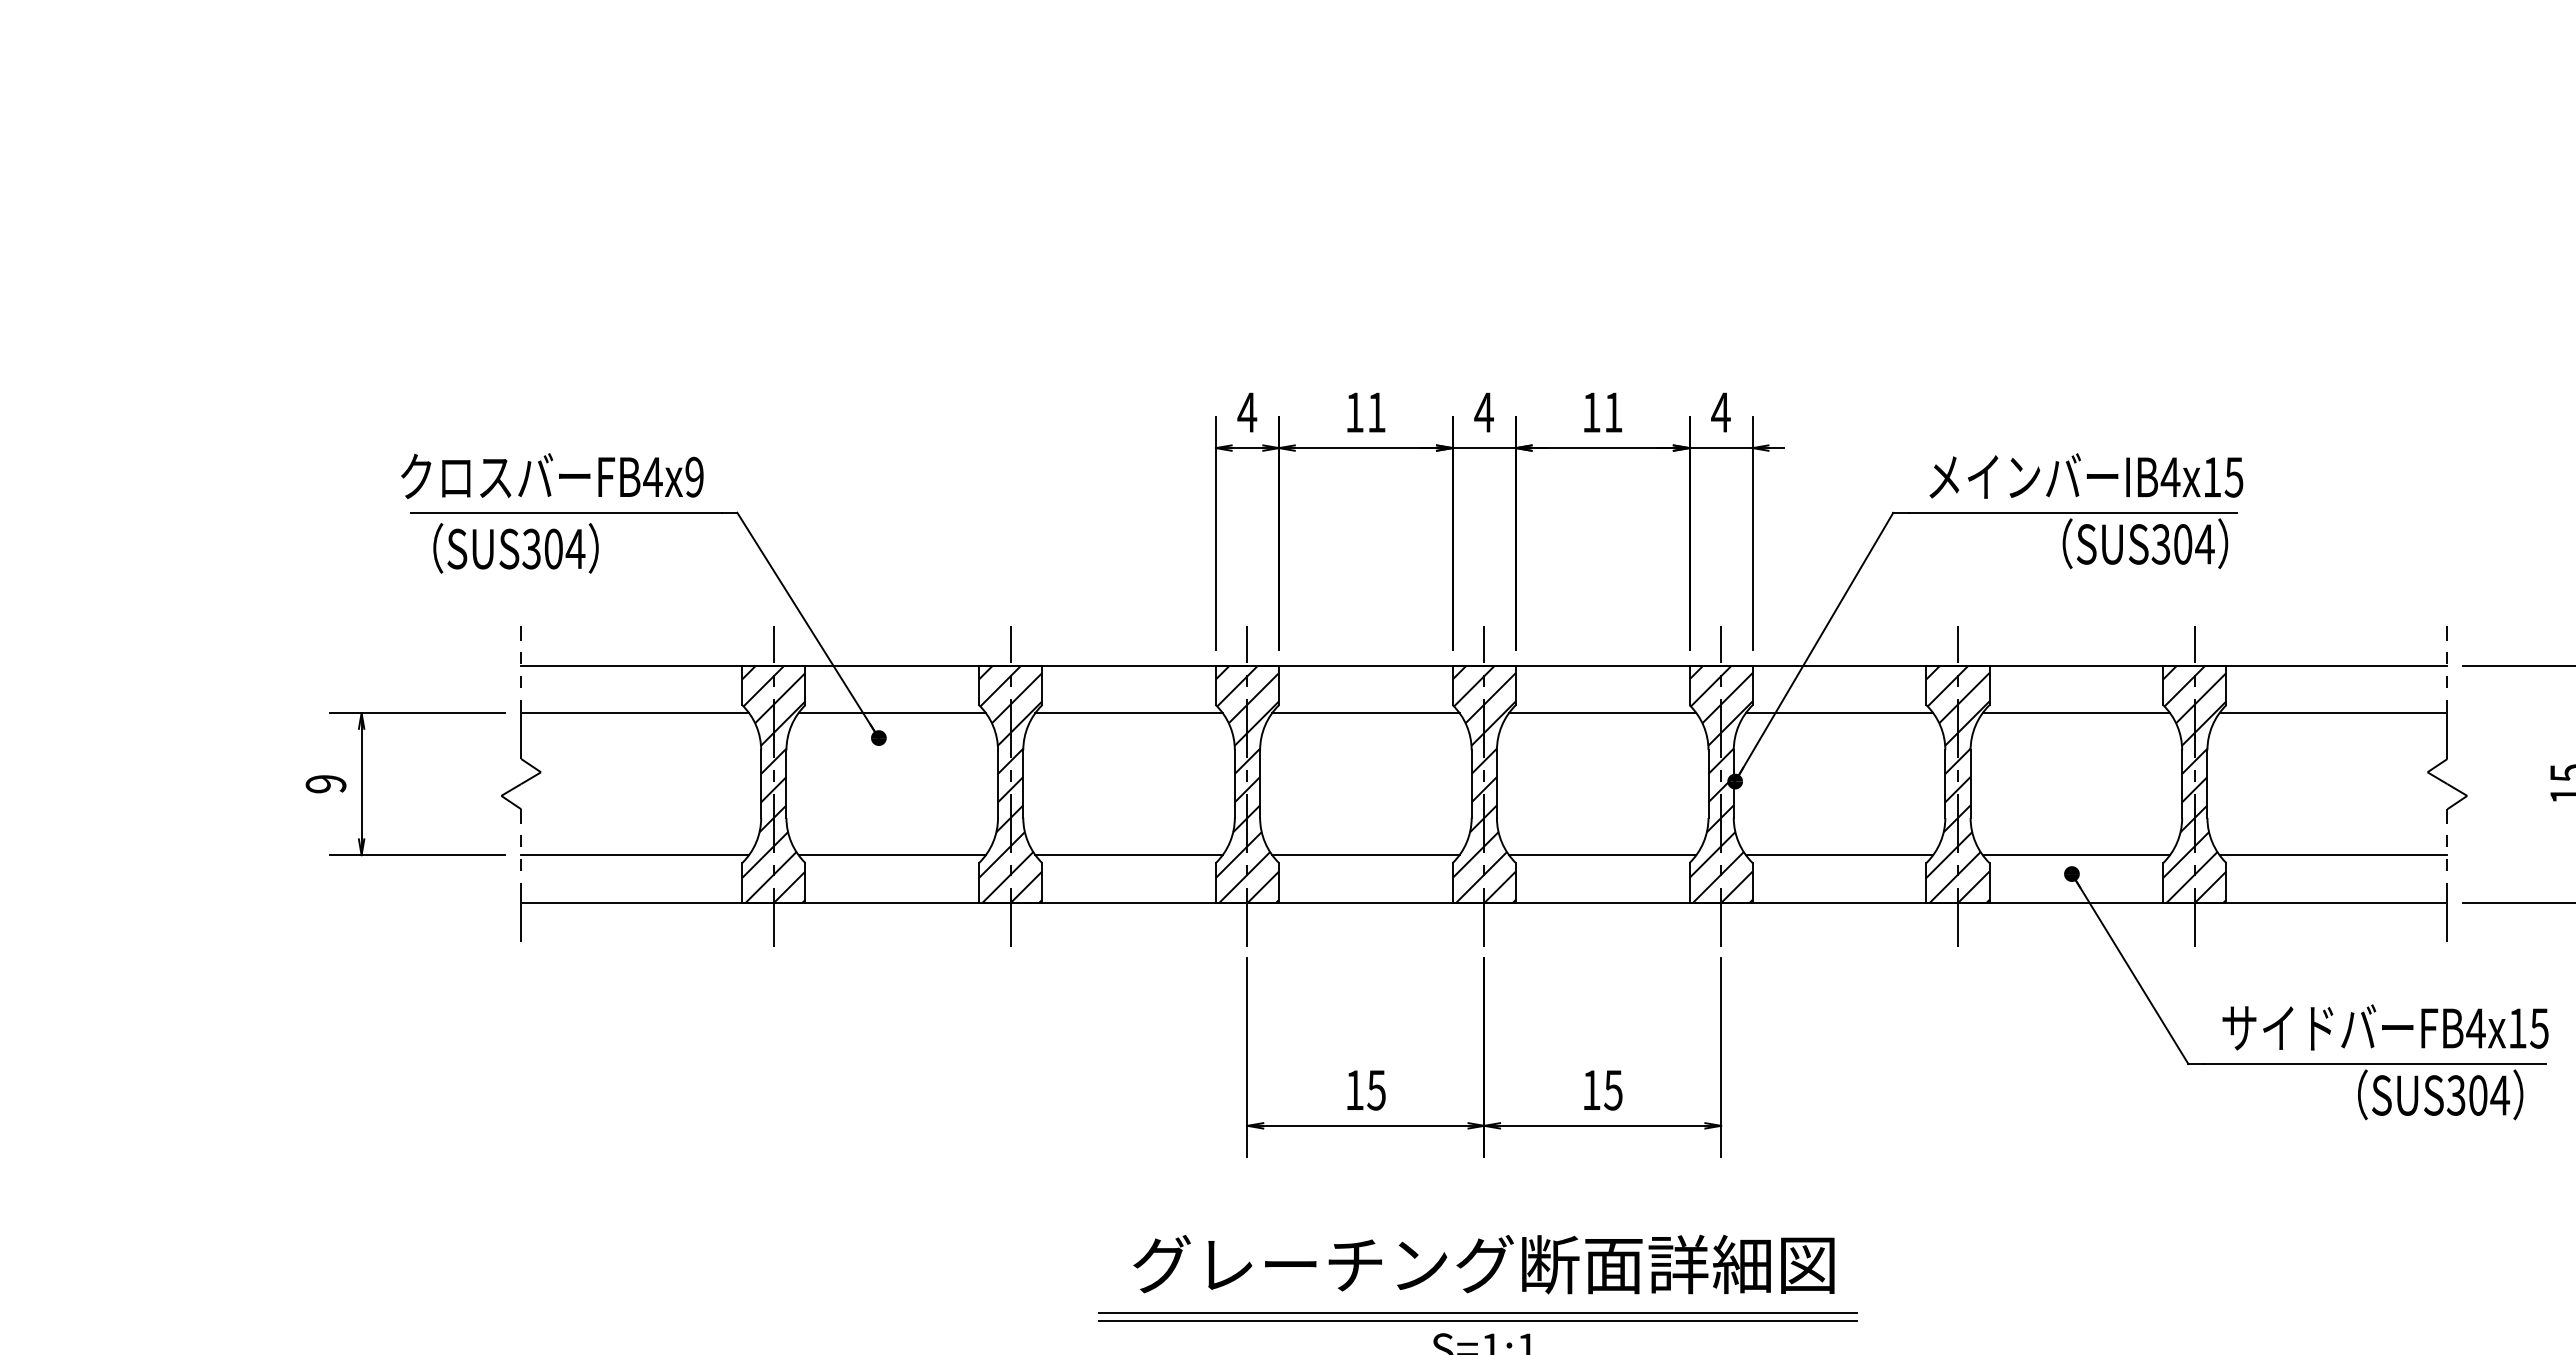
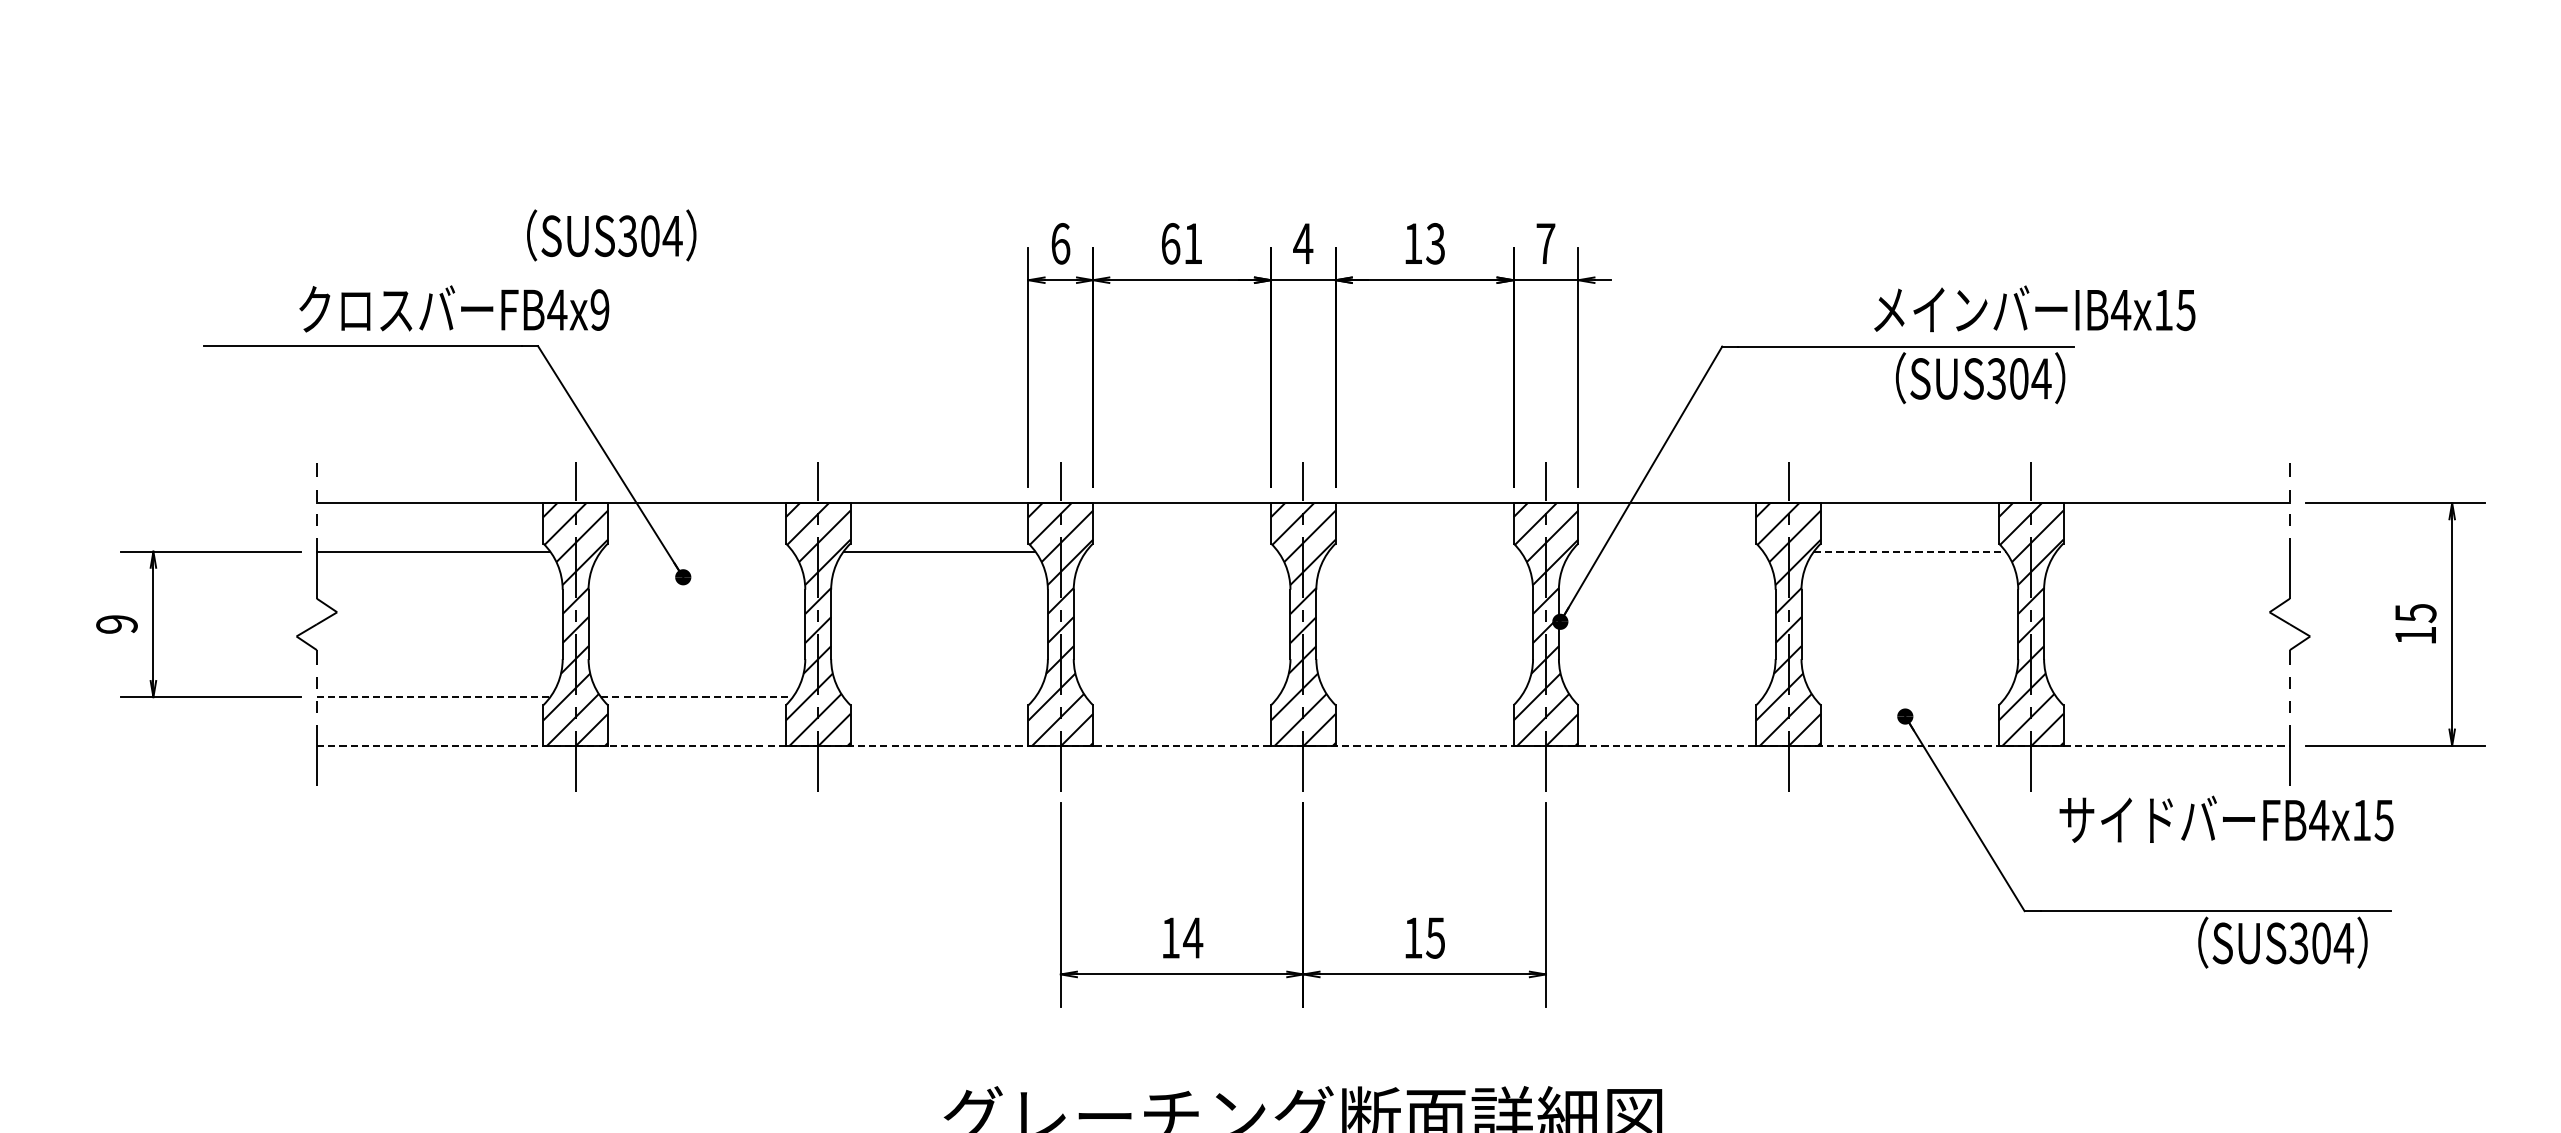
text: (1247, 412) -> (1060, 243), 4 -> 6
text: (1355, 412) -> (1171, 243), 11 -> 61
text: (1613, 412) -> (1435, 243), 11 -> 13
text: (1720, 412) -> (1545, 243), 4 -> 7
text: (2086, 475) -> (2034, 308), moved
text: (552, 476) -> (454, 309), moved
text: (515, 548) -> (611, 235), moved
line: (891, 713) -> (696, 552), removed
line: (1365, 713) -> (1181, 552), removed
line: (1602, 713) -> (1424, 552), removed
line: (1839, 713) -> (1667, 552), removed
line: (2076, 713) -> (1909, 552), solid -> dashed
line: (2333, 713) -> (2173, 552), removed
line: (635, 855) -> (433, 697), solid -> dashed
line: (892, 855) -> (697, 697), solid -> dashed
line: (1128, 855) -> (938, 697), removed
line: (1365, 855) -> (1181, 697), removed
line: (1602, 855) -> (1424, 697), removed
line: (1839, 855) -> (1667, 697), removed
line: (2076, 855) -> (1909, 697), removed
line: (2333, 855) -> (2173, 697), removed
line: (1484, 902) -> (1303, 745), solid -> dashed
text: (2385, 1027) -> (2226, 819), moved
text: (1376, 1090) -> (1192, 938), 15 -> 14

